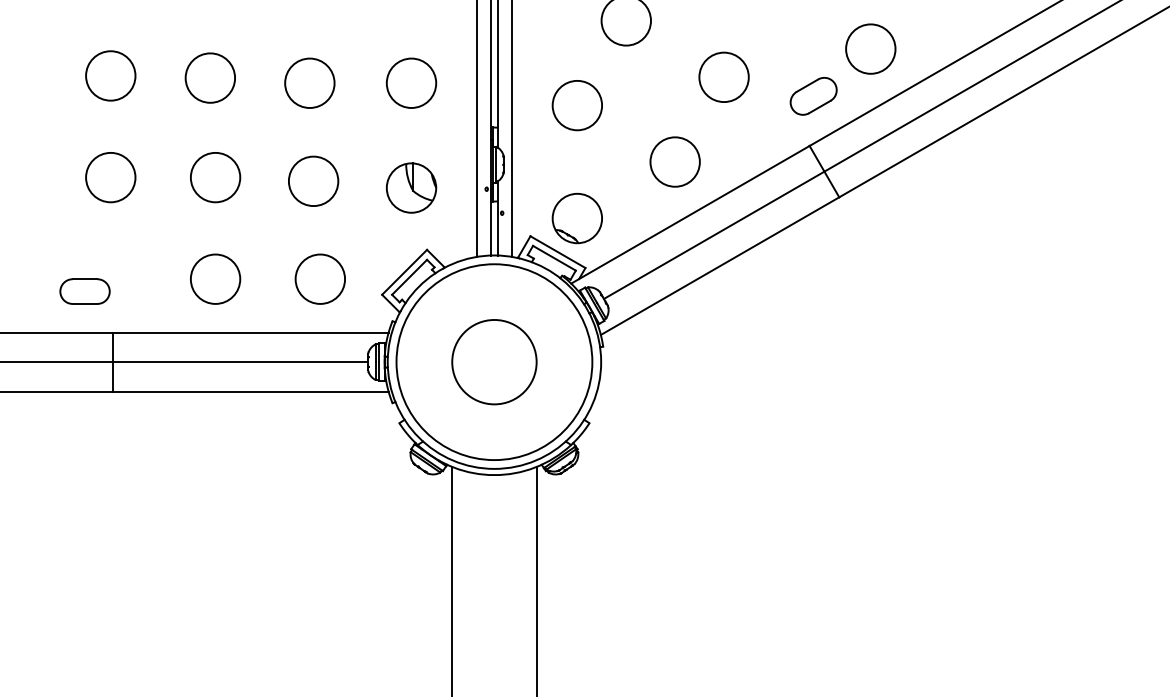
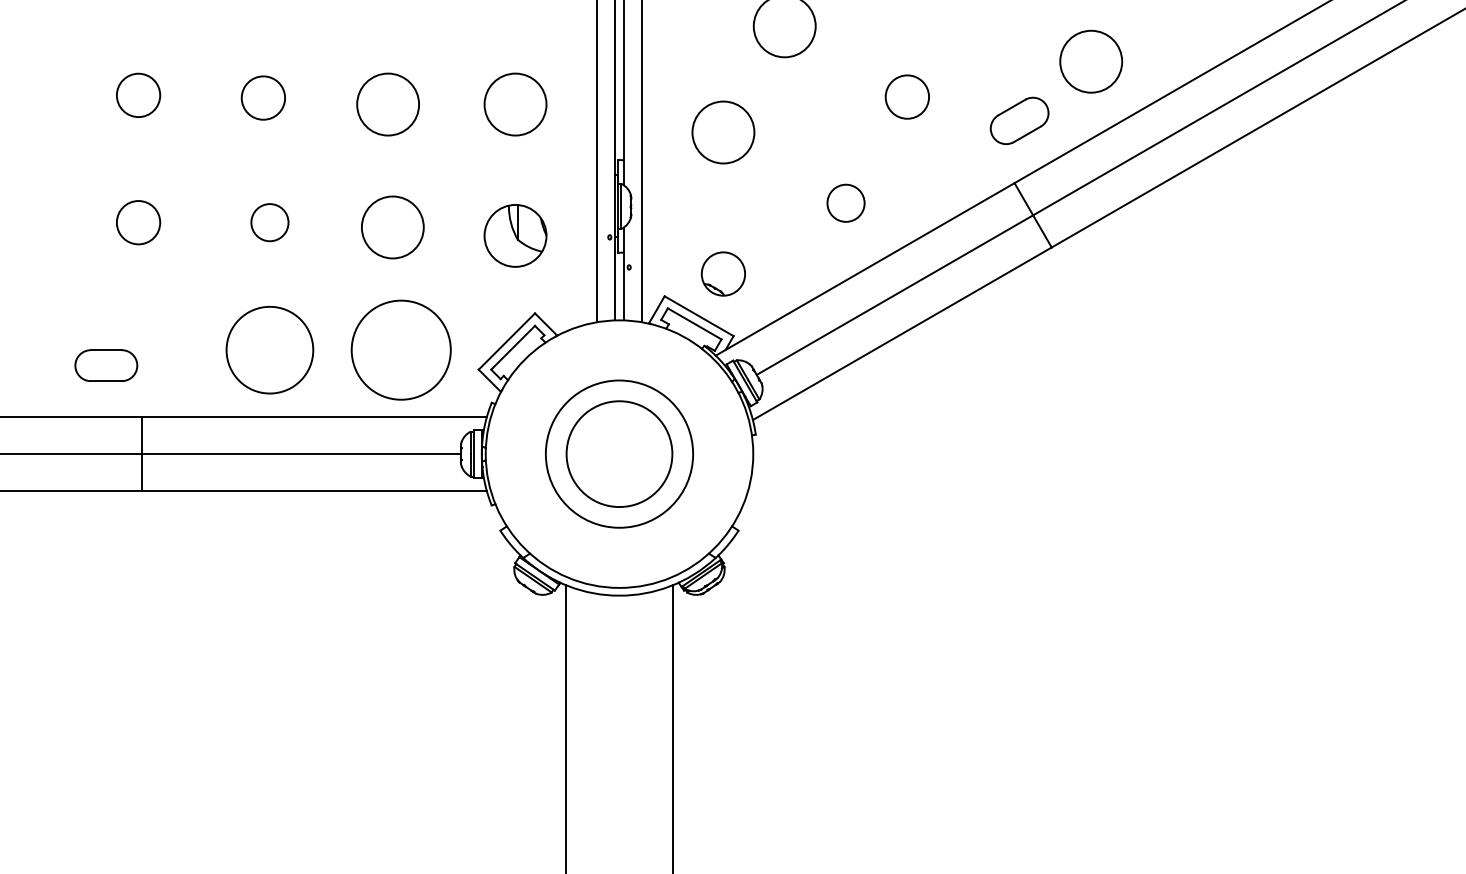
circle: (110, 76) -> (138, 95), size x0.7
circle: (724, 76) -> (907, 96), size x0.7
circle: (210, 78) -> (263, 98), size x0.7
circle: (675, 162) -> (846, 203), size x0.6
circle: (110, 177) -> (138, 222), size x0.7
circle: (215, 177) -> (269, 222), size x0.6
part: (577, 218) -> (723, 273), size x0.7
circle: (215, 279) -> (269, 350), size x1.4
circle: (320, 279) -> (401, 350), size x1.6
circle: (494, 361) -> (619, 453), size x0.6

